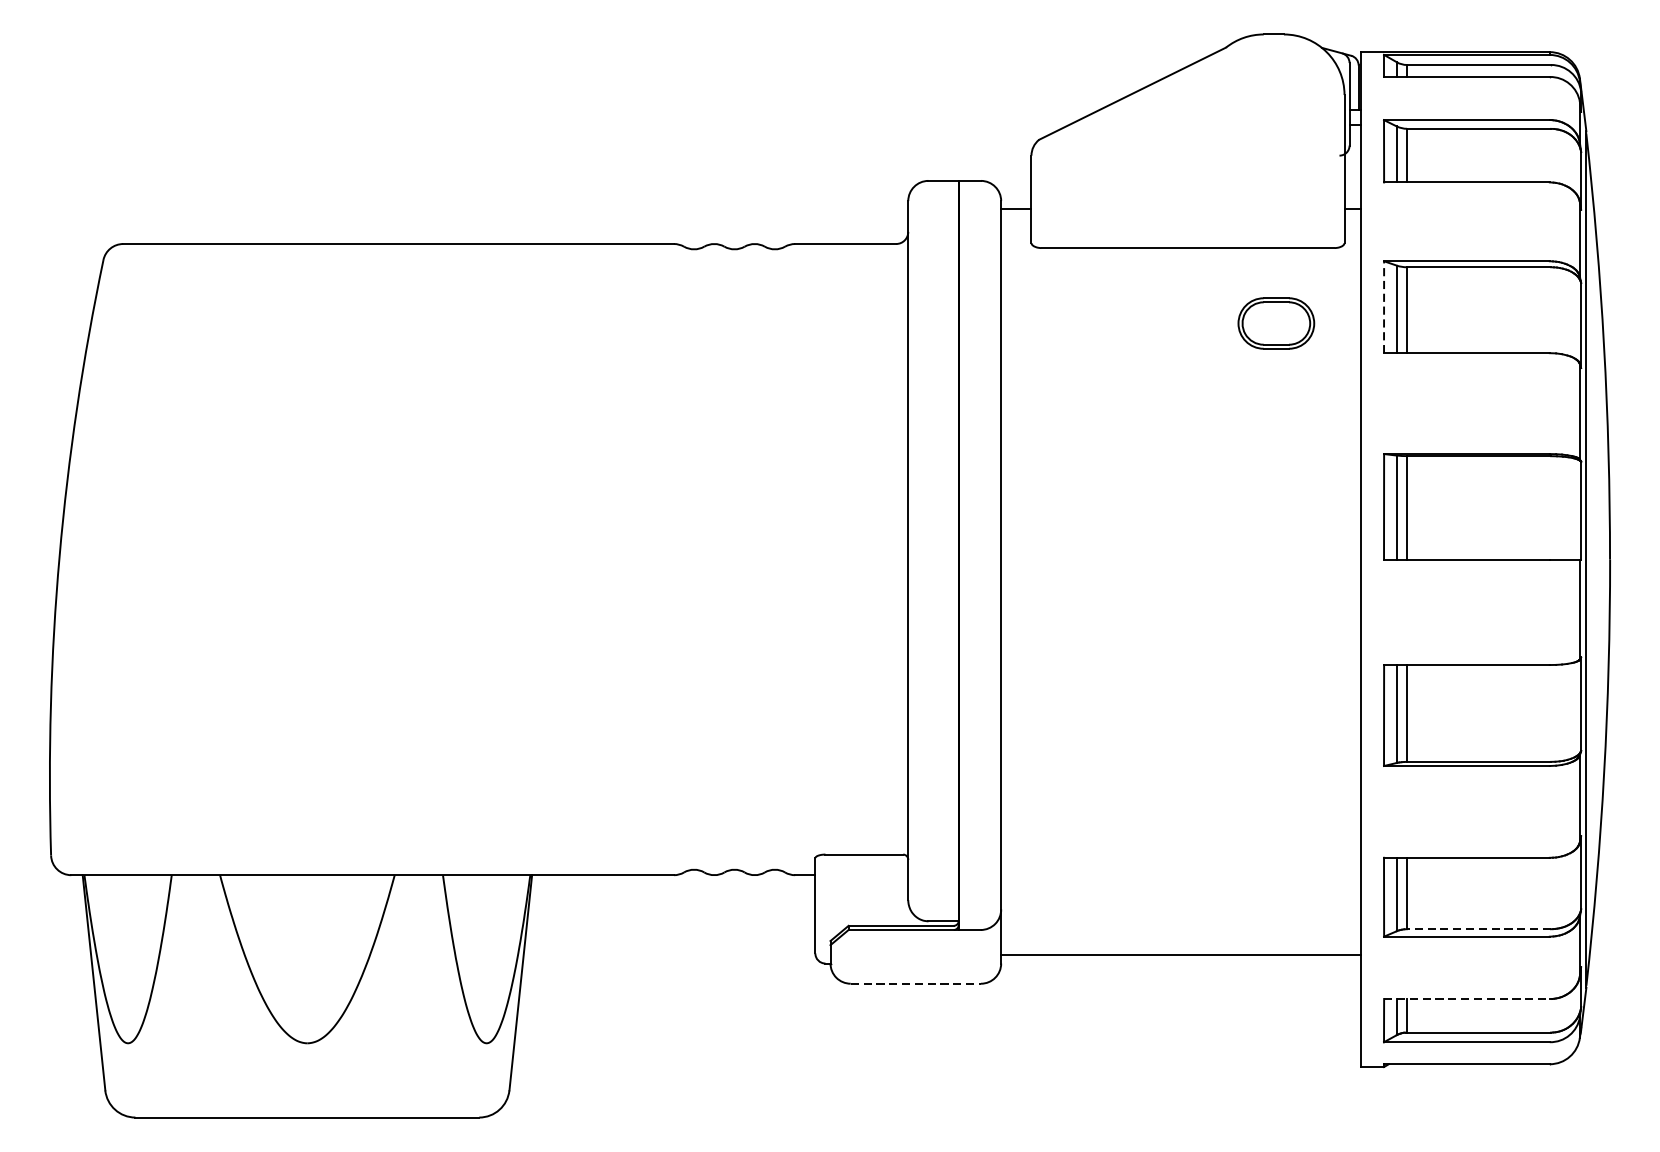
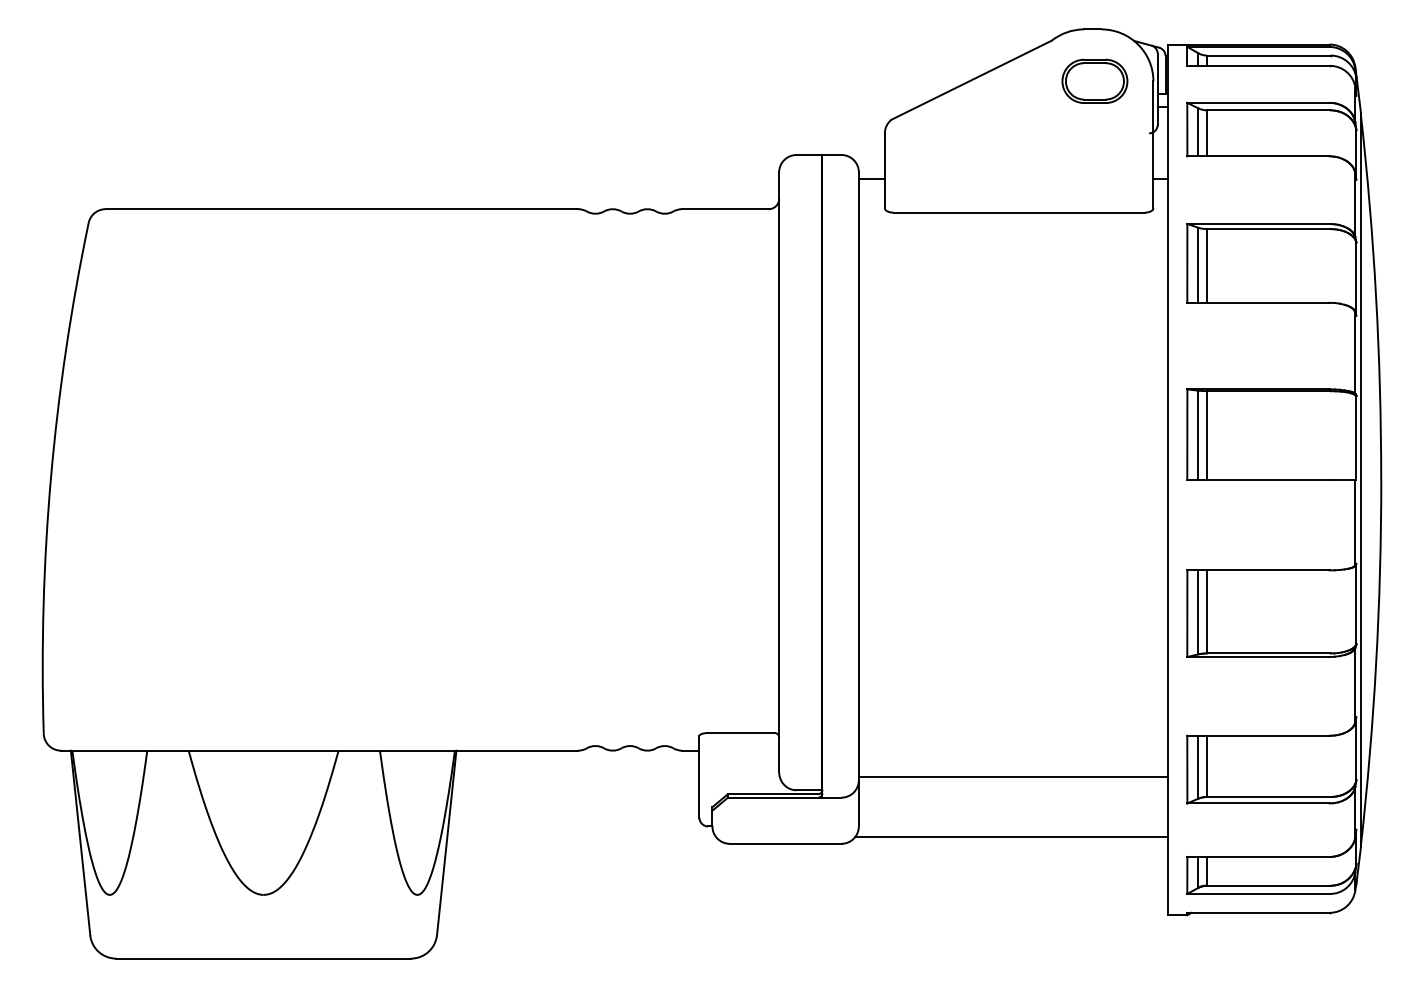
line: (1384, 306) -> (1187, 262), dashed -> solid
part: (1275, 322) -> (1094, 80), moved
line: (1478, 929) -> (1268, 797), dashed -> solid
line: (1180, 954) -> (1012, 776), moved
line: (1179, 976) -> (1011, 837), added
line: (915, 983) -> (785, 843), dashed -> solid
line: (1467, 998) -> (1258, 856), dashed -> solid

